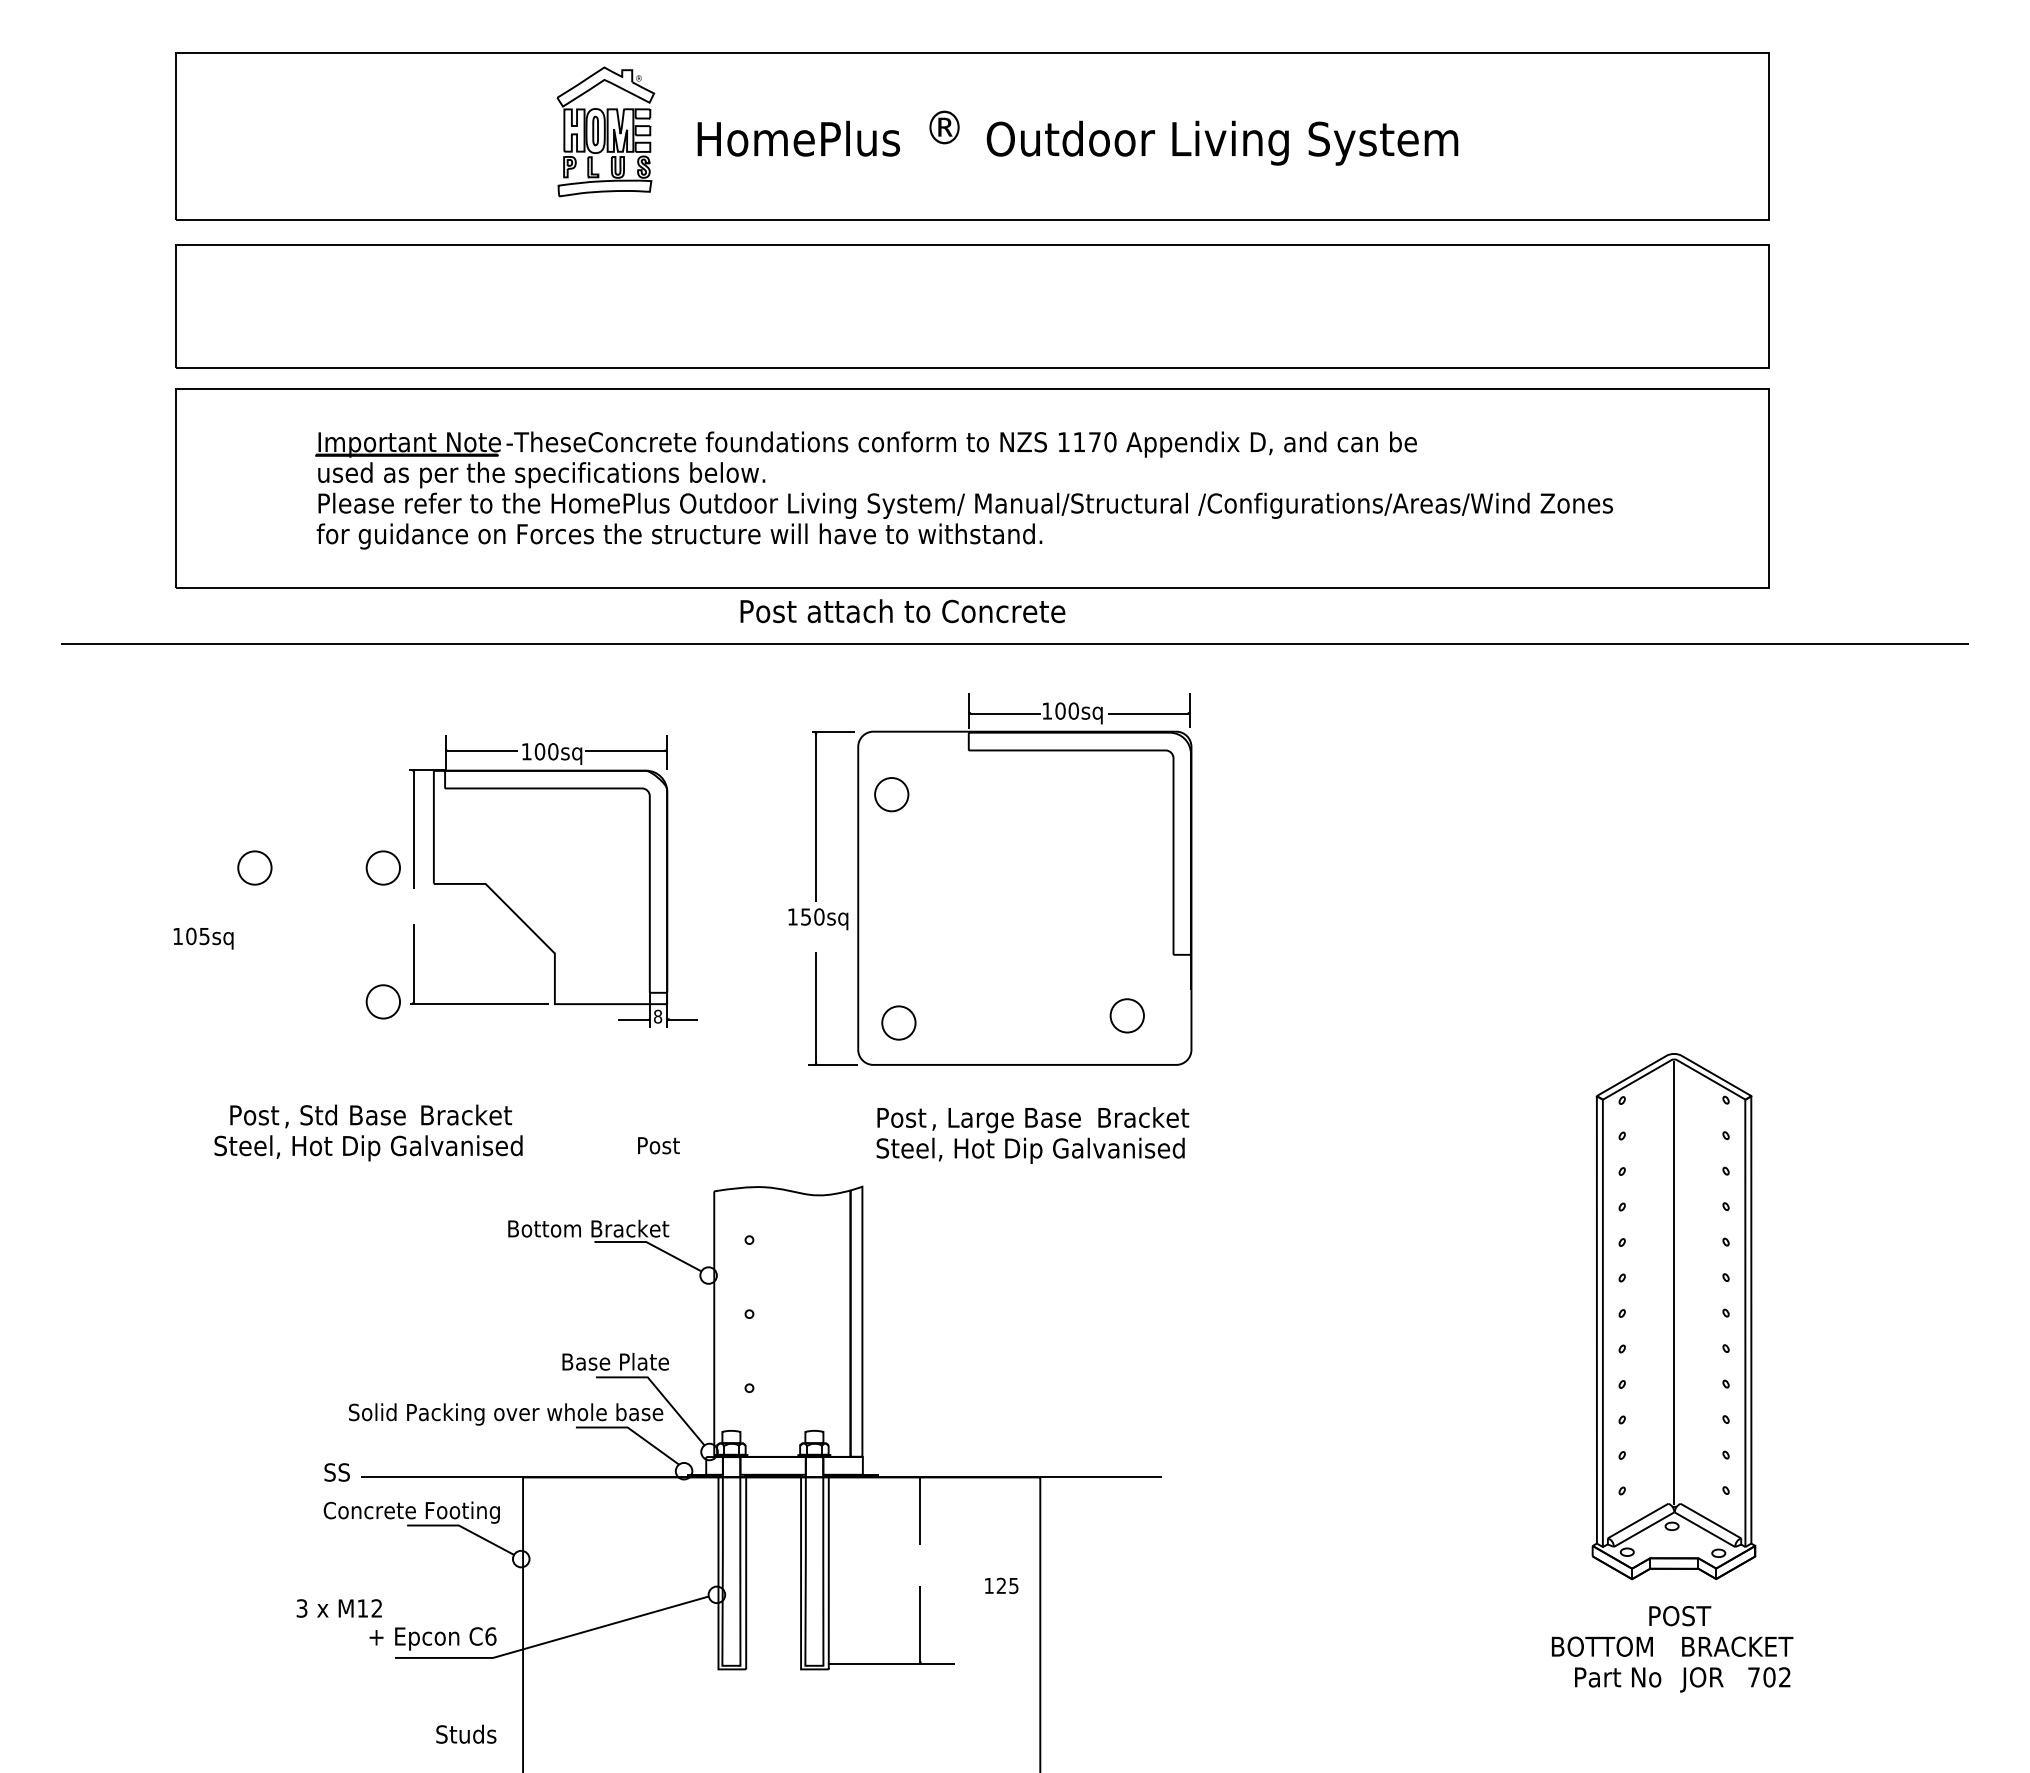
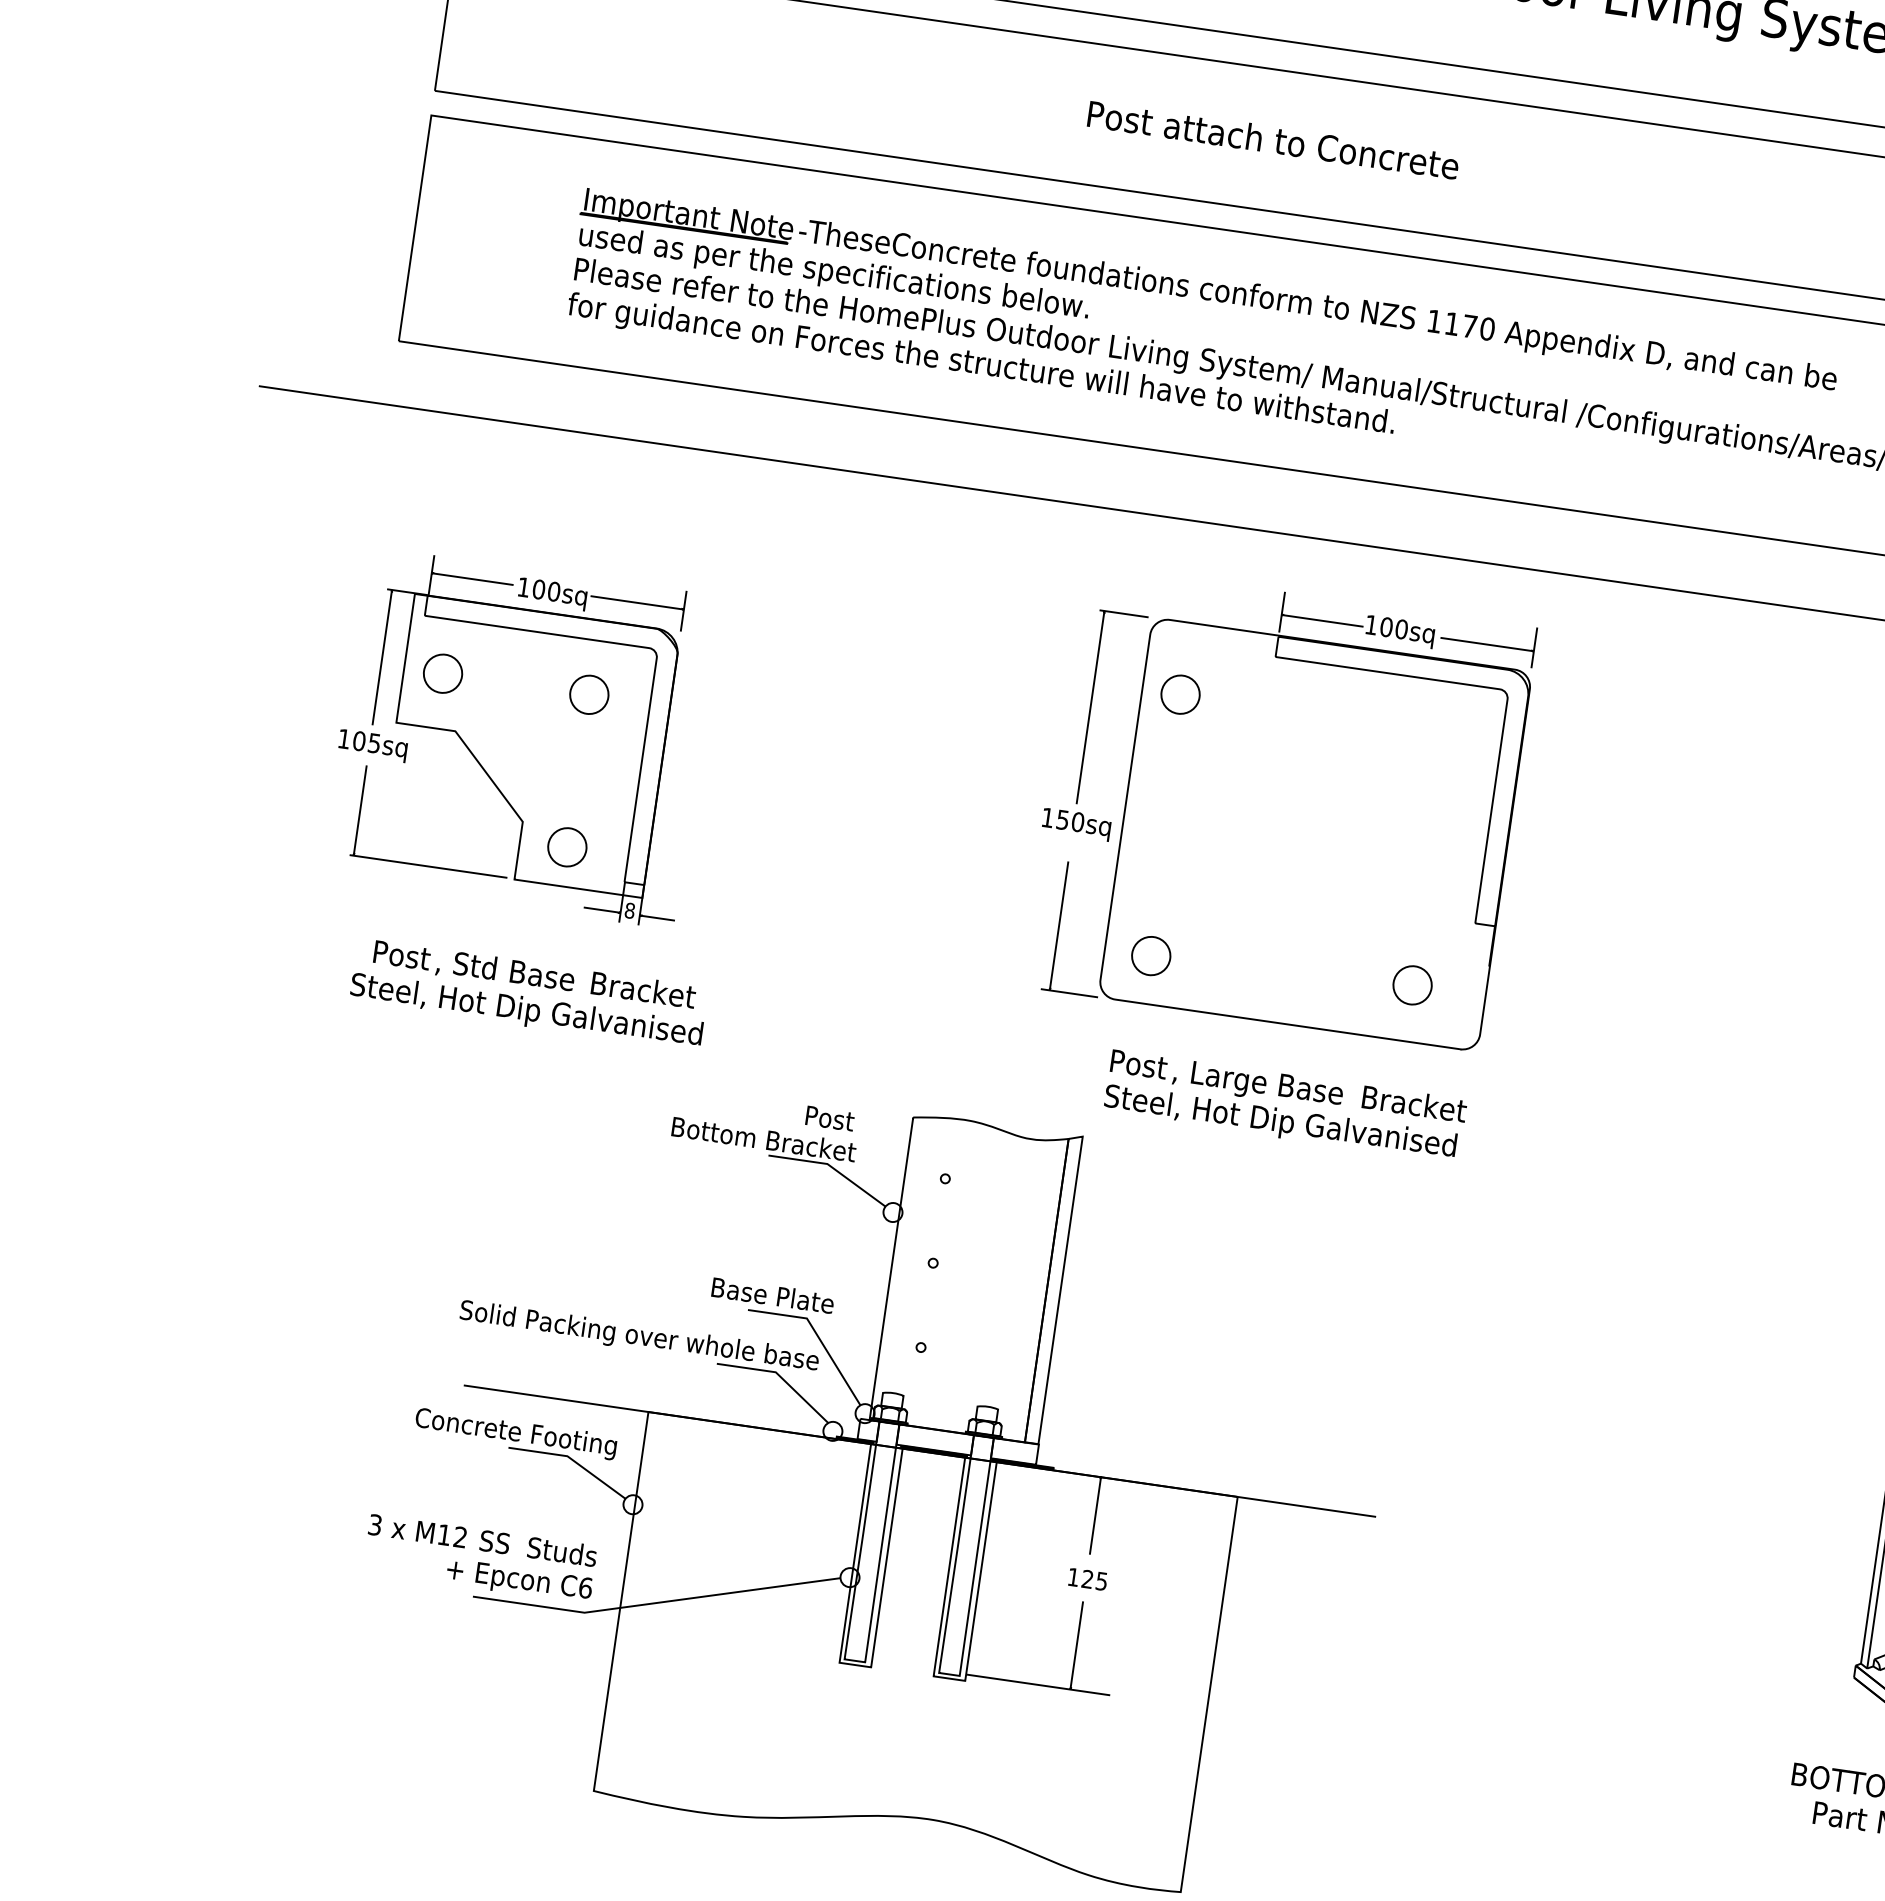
text: (902, 611) -> (1272, 140), moved
part: (553, 881) -> (533, 739), moved
text: (658, 1145) -> (829, 1118), moved
text: (336, 1472) -> (494, 1542), moved
text: (1001, 1585) -> (1087, 1578), moved
text: (466, 1733) -> (562, 1550), moved

